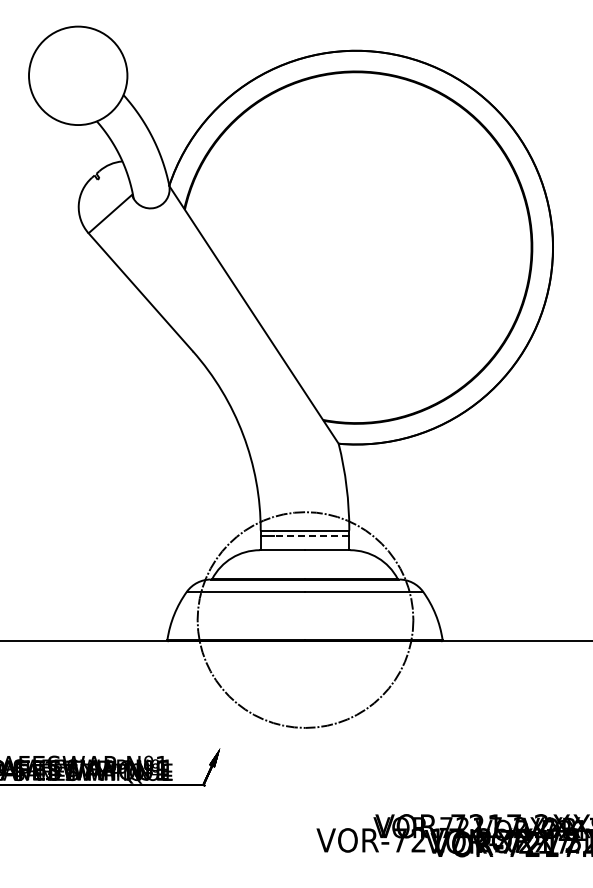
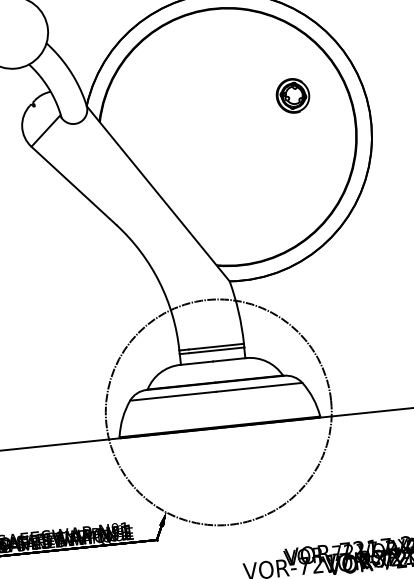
part: (450, 201) -> (292, 96), added
line: (311, 535) -> (216, 350), dashed -> solid
circle: (305, 619) -> (218, 412), size x1.43

